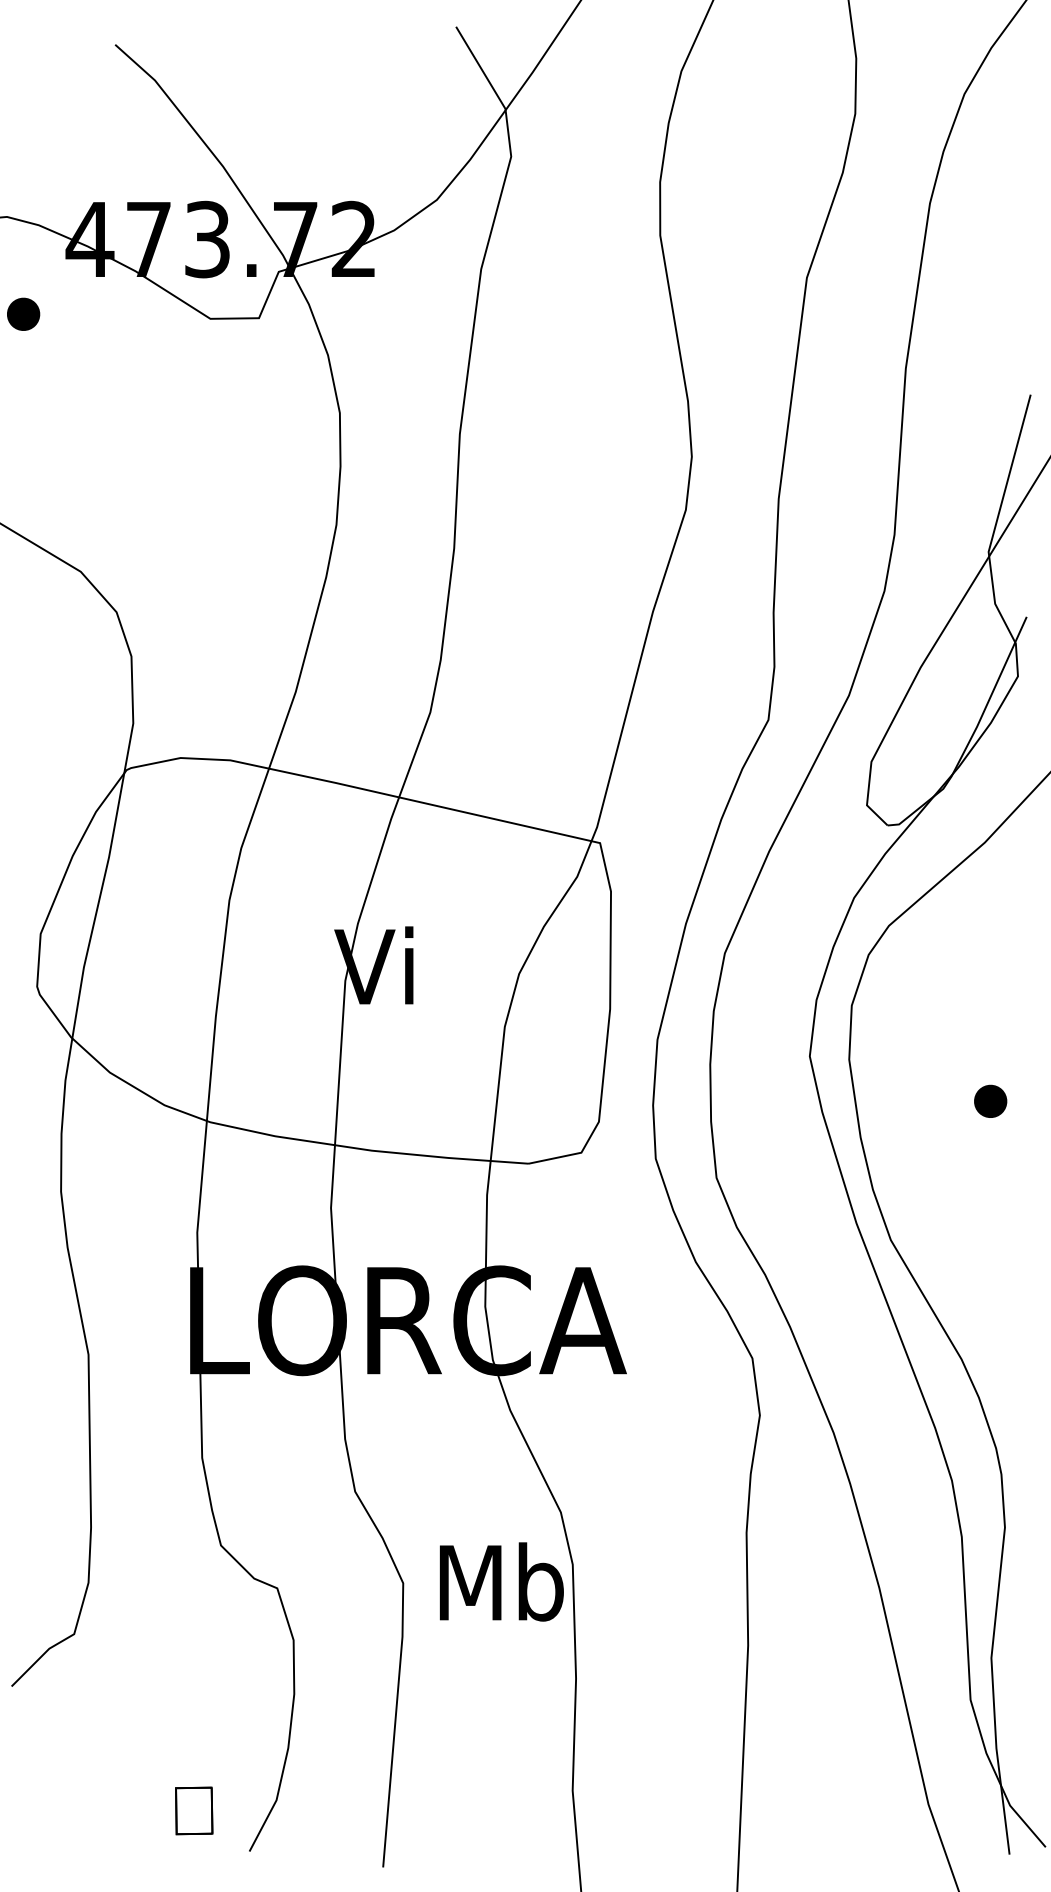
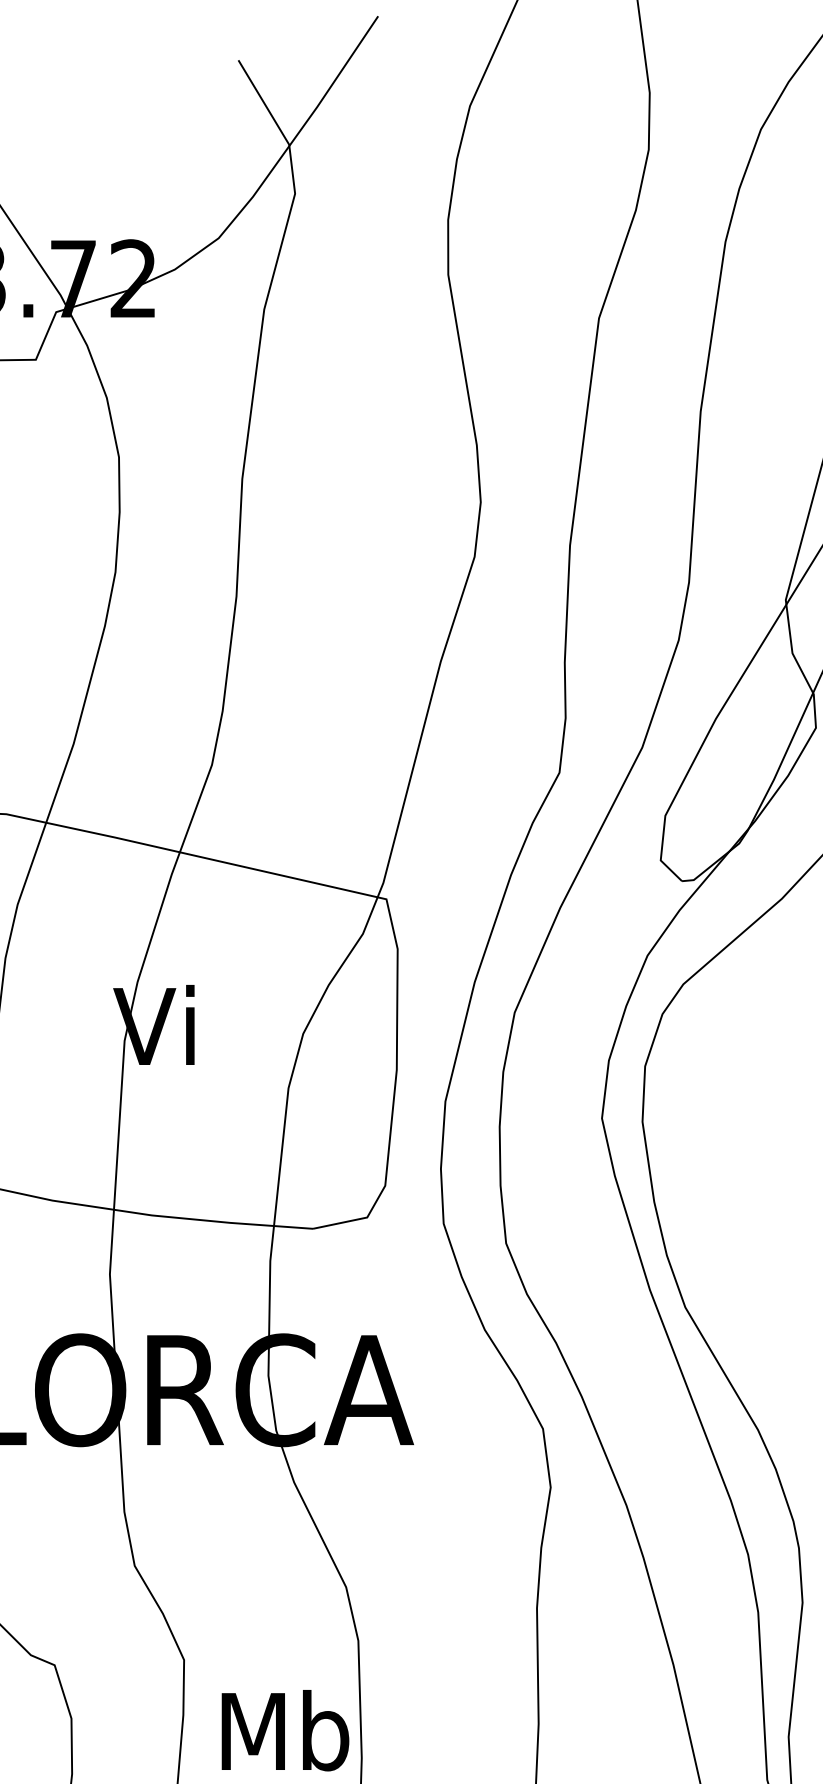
part: (990, 1100) -> (787, 1163), removed
text: (501, 1581) -> (285, 1730), moved

